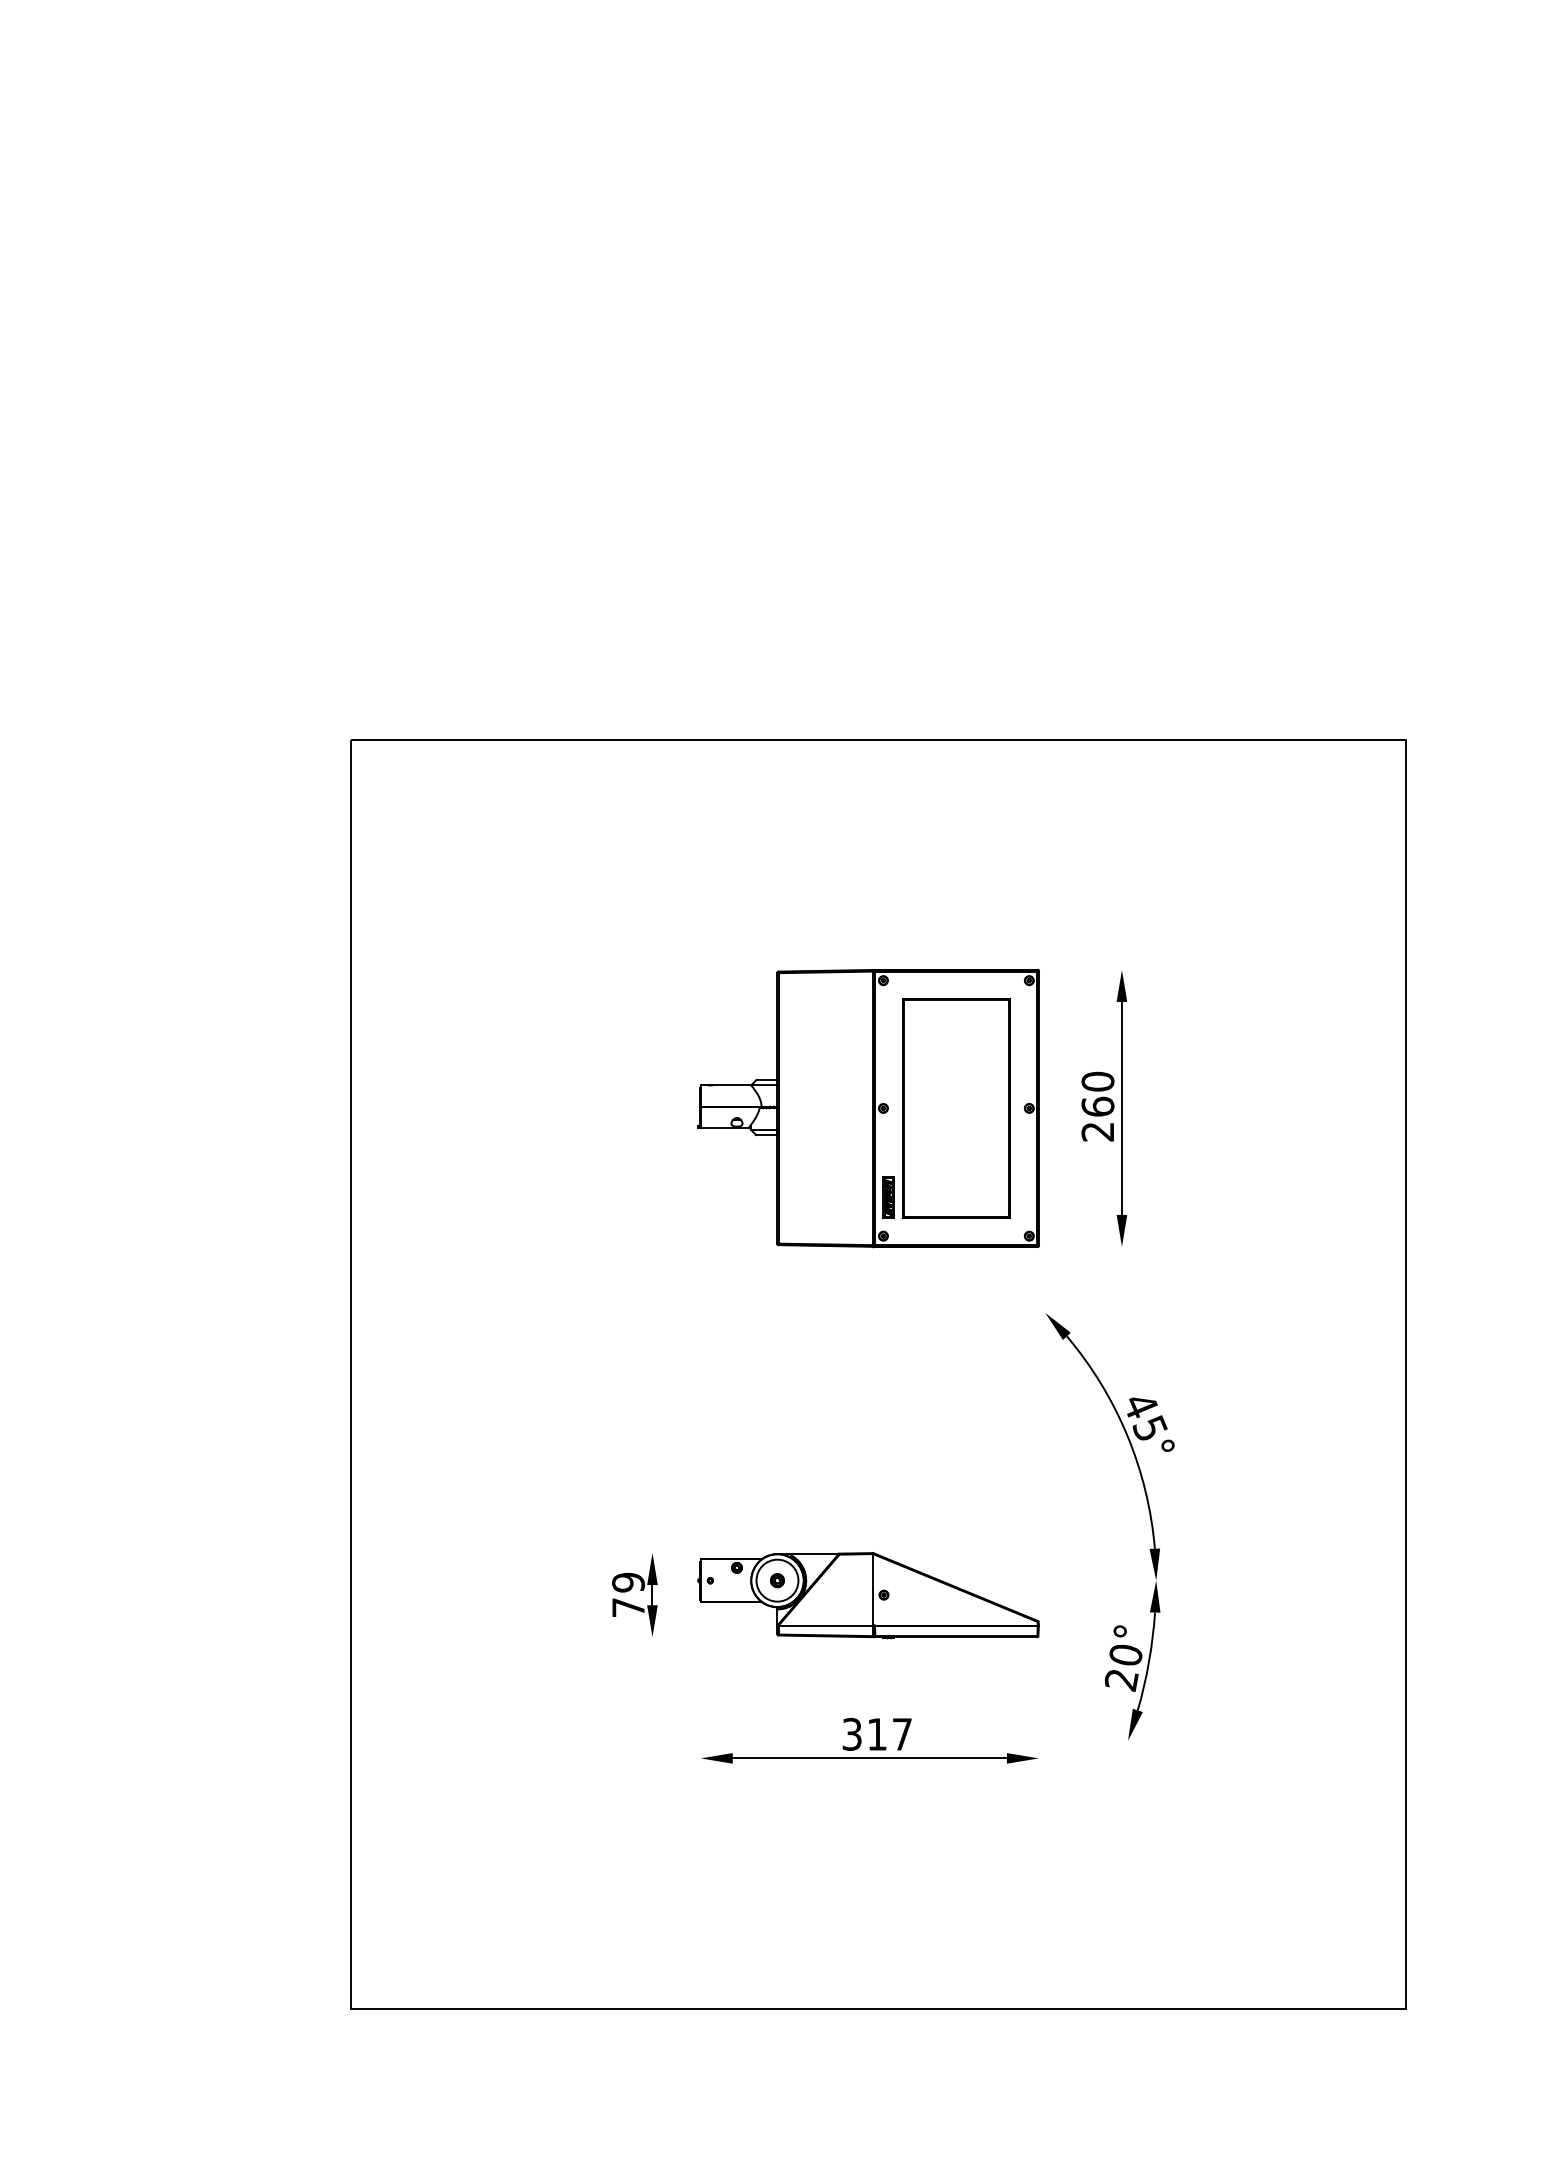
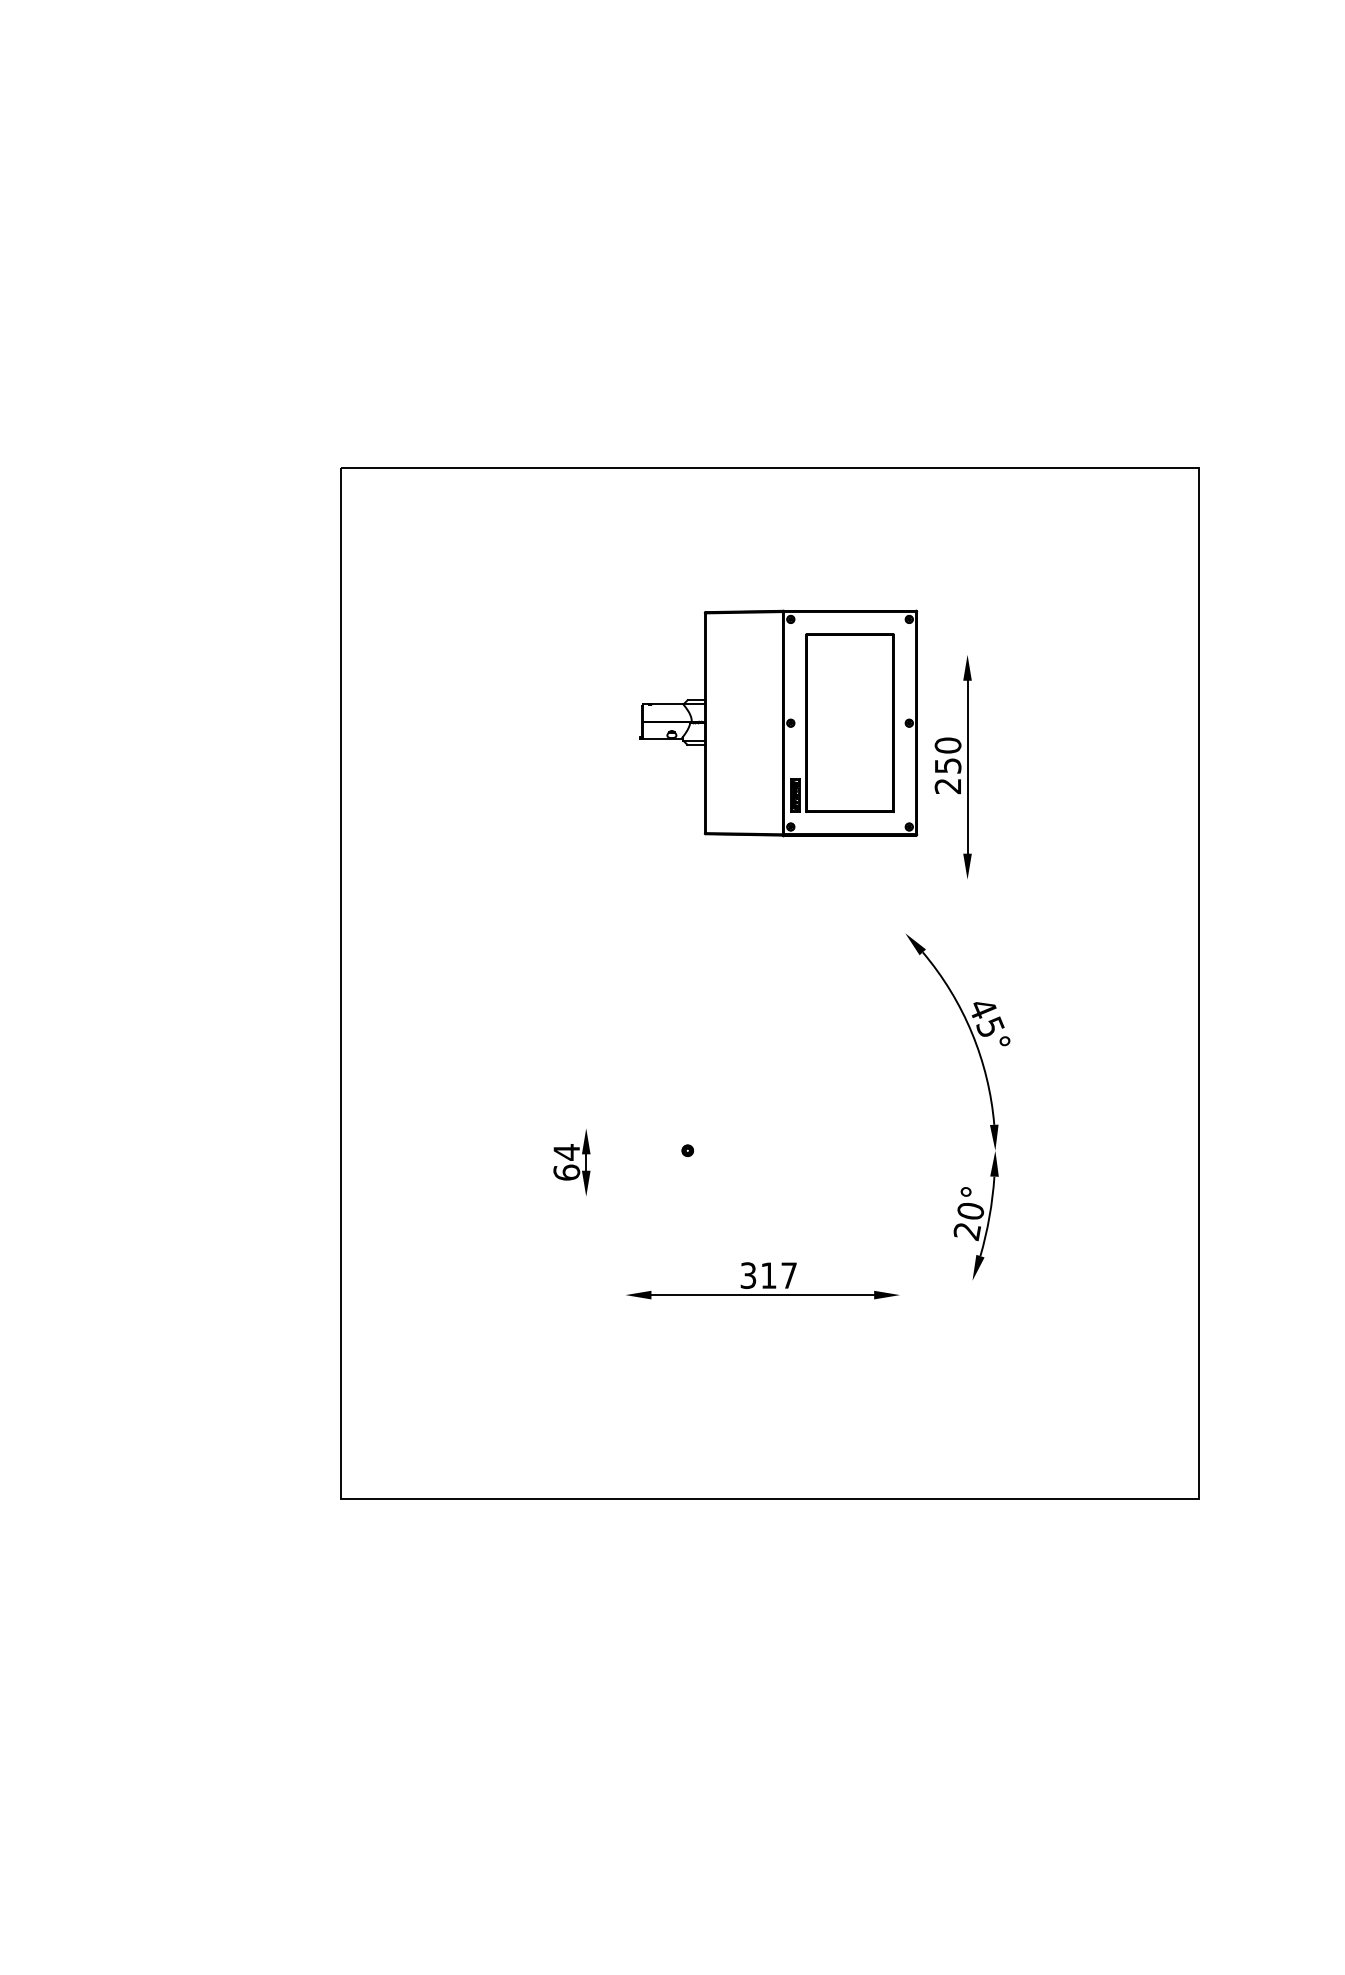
text: (1097, 1106) -> (947, 765), 260 -> 250
part: (868, 1108) -> (778, 723), moved
text: (628, 1595) -> (566, 1162), 79 -> 64
part: (868, 1595) -> (761, 1162), removed

